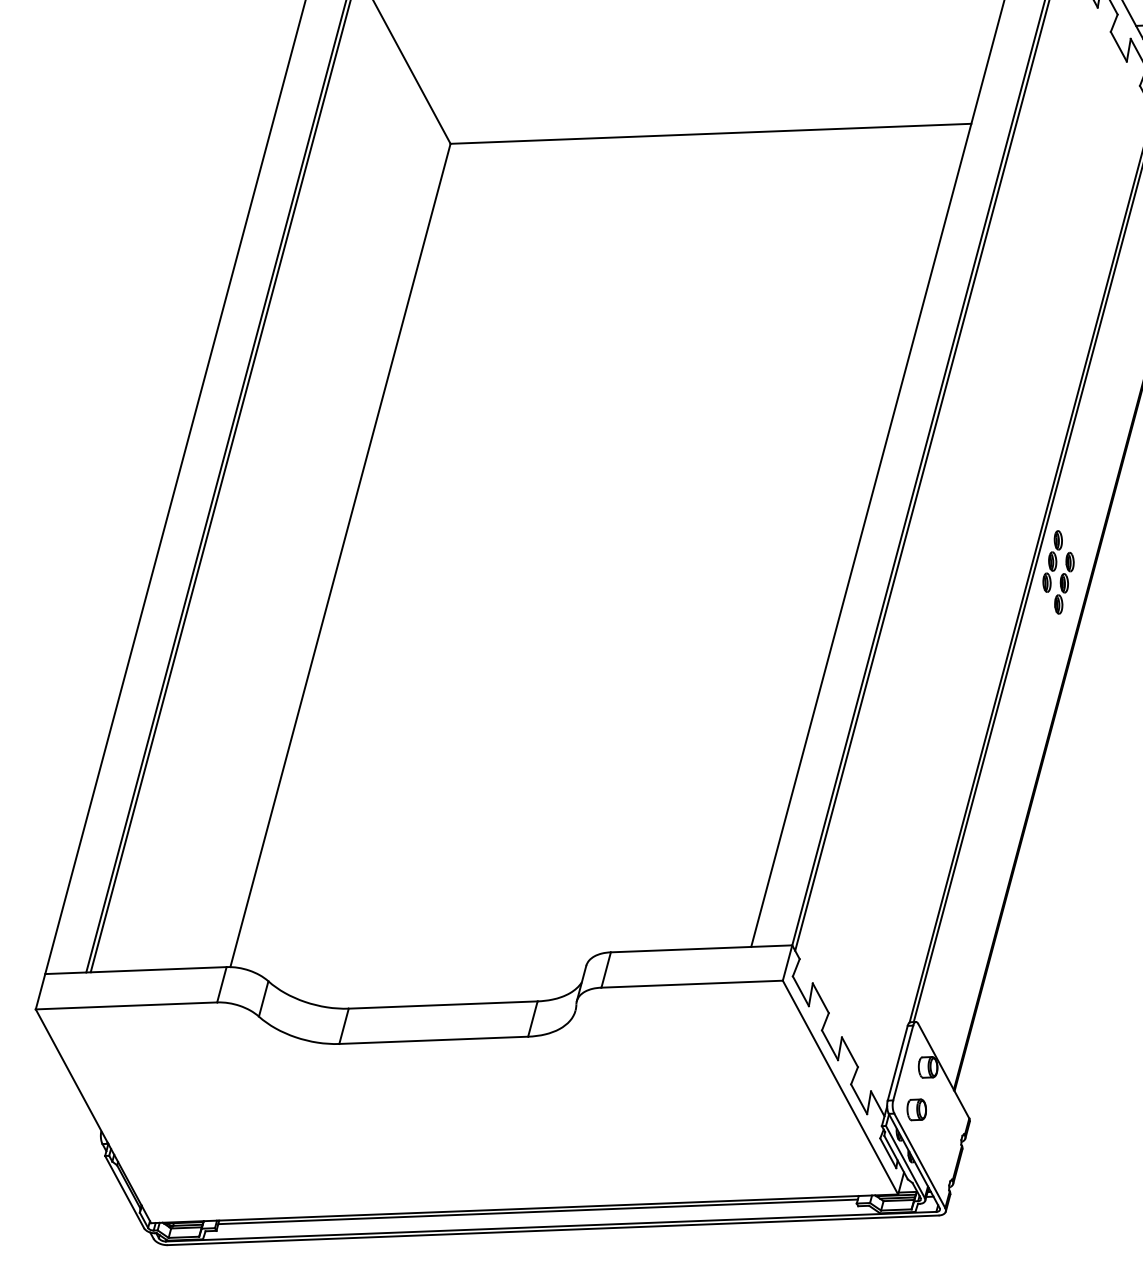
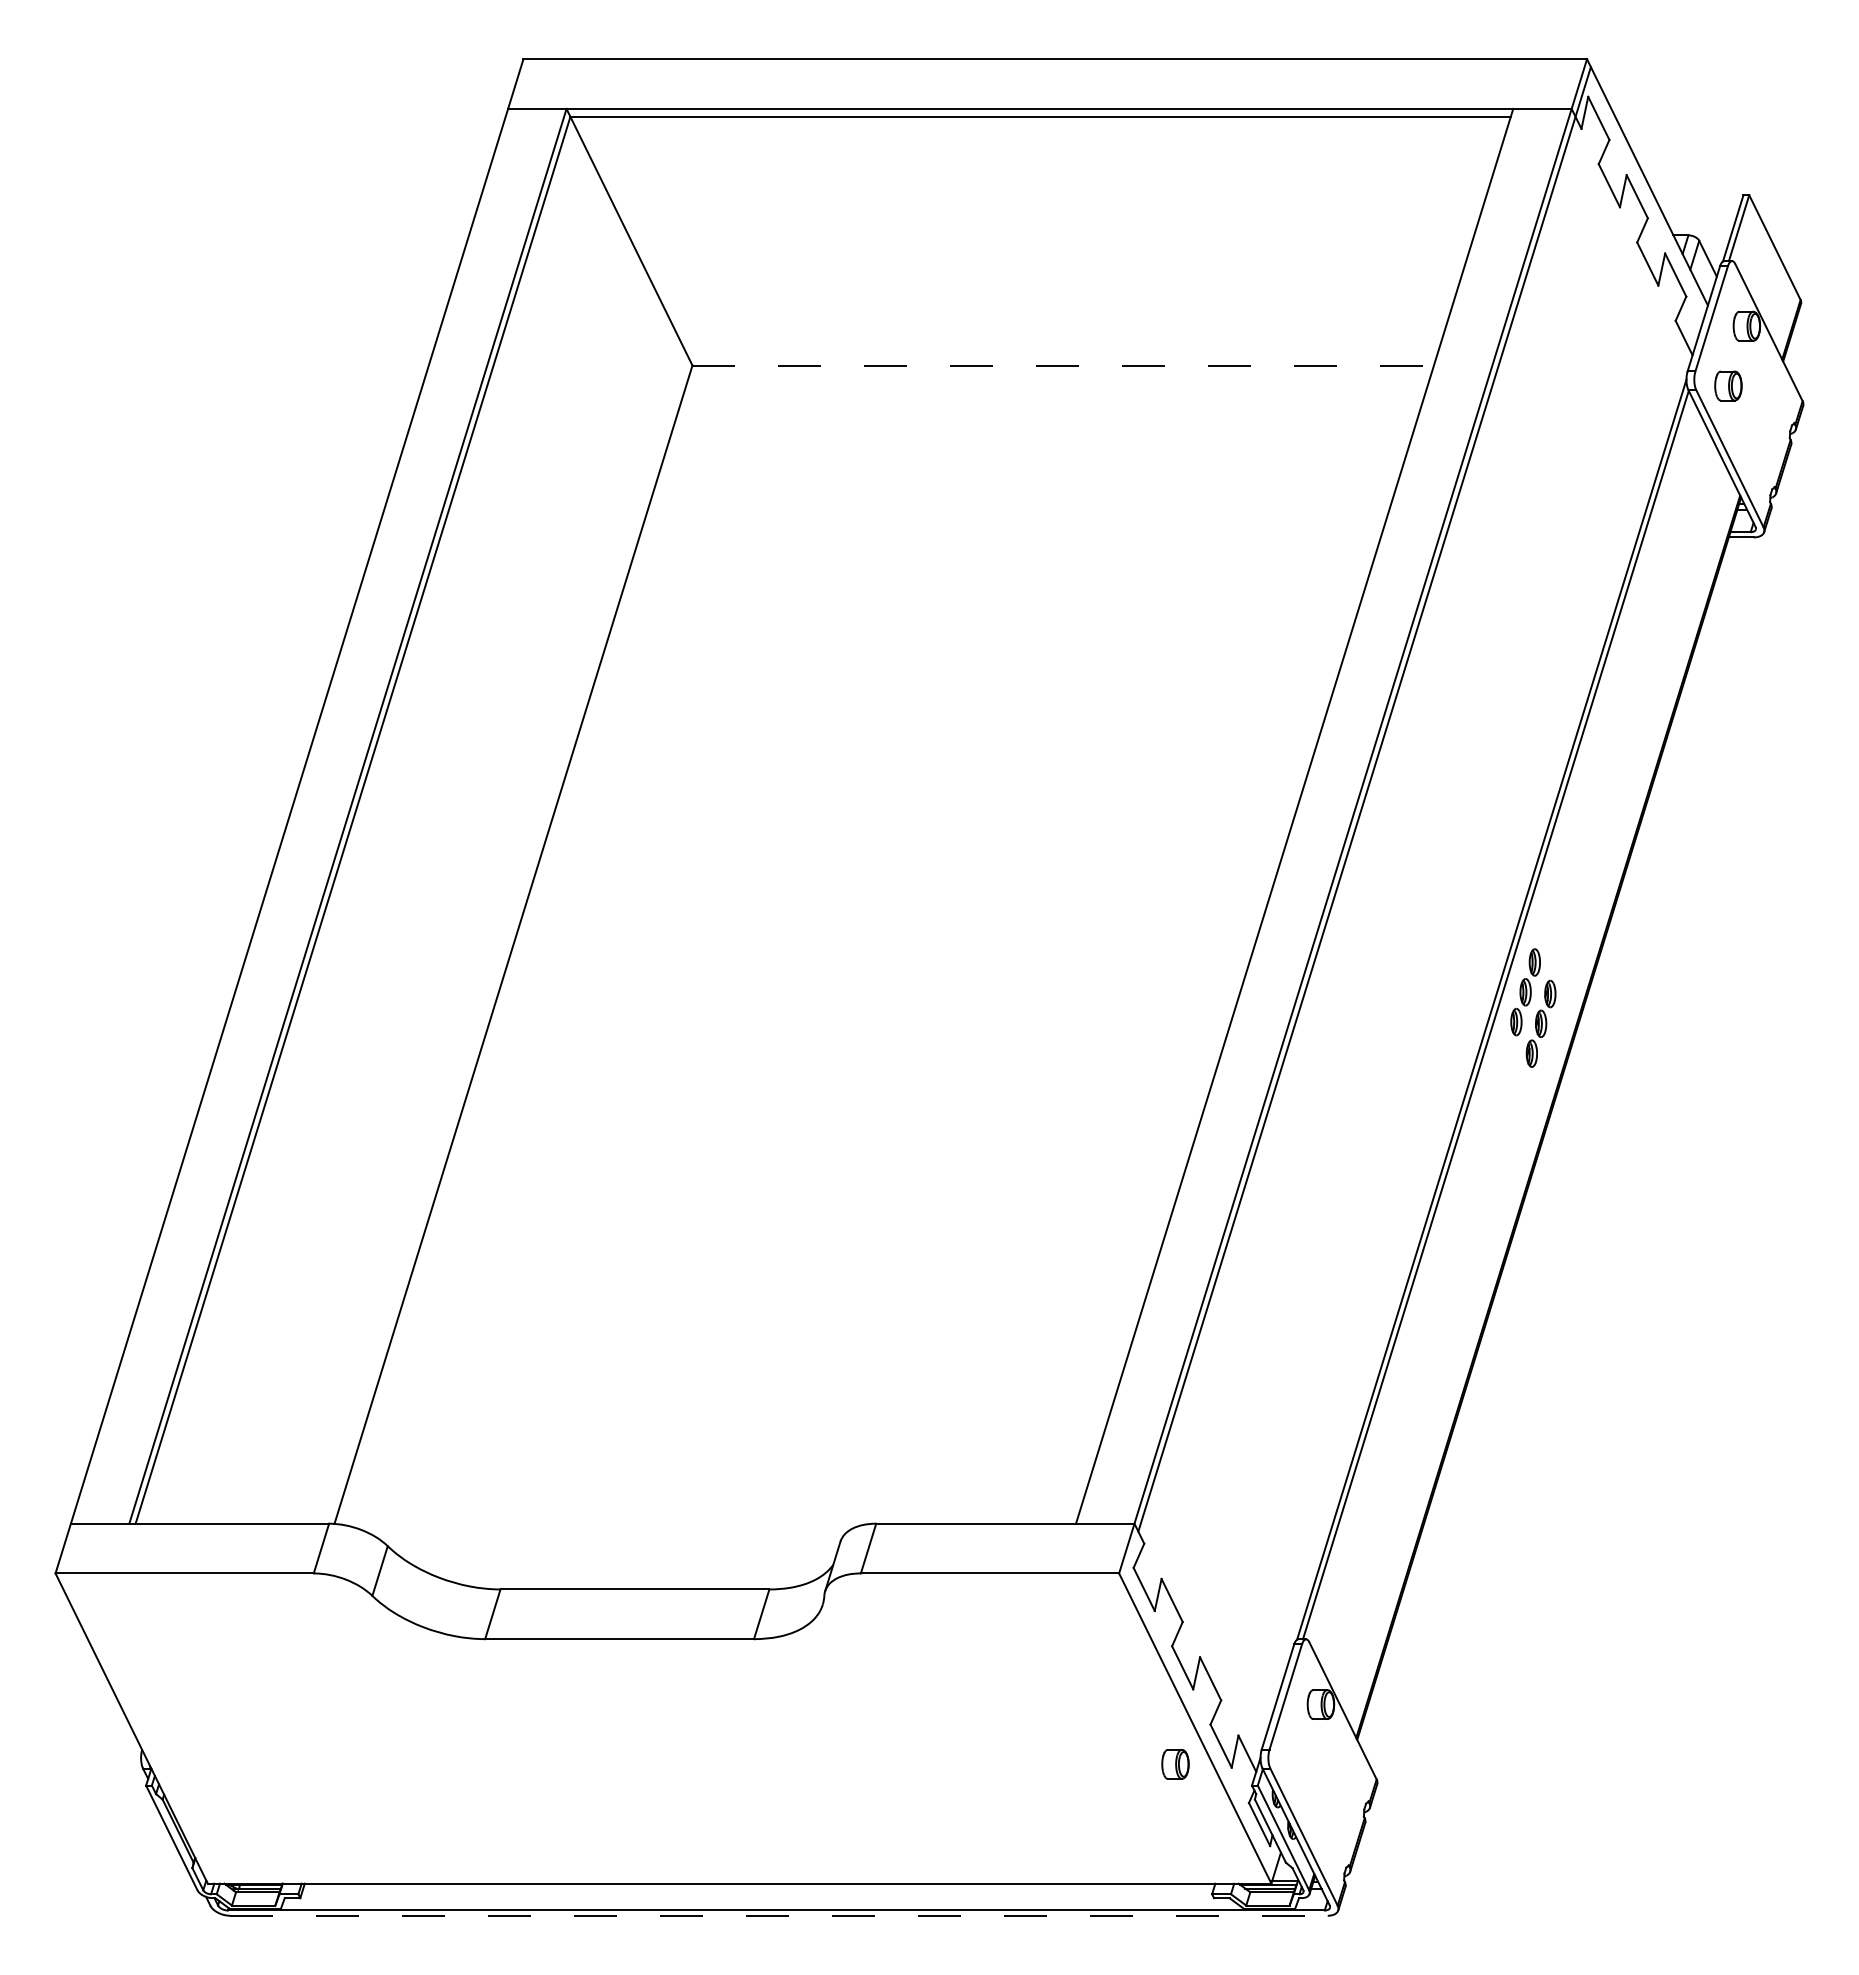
line: (711, 133) -> (1063, 365), solid -> dashed
part: (916, 1109) -> (1175, 1764), moved
line: (538, 1211) -> (758, 1888), removed
line: (552, 1230) -> (778, 1915), solid -> dashed

